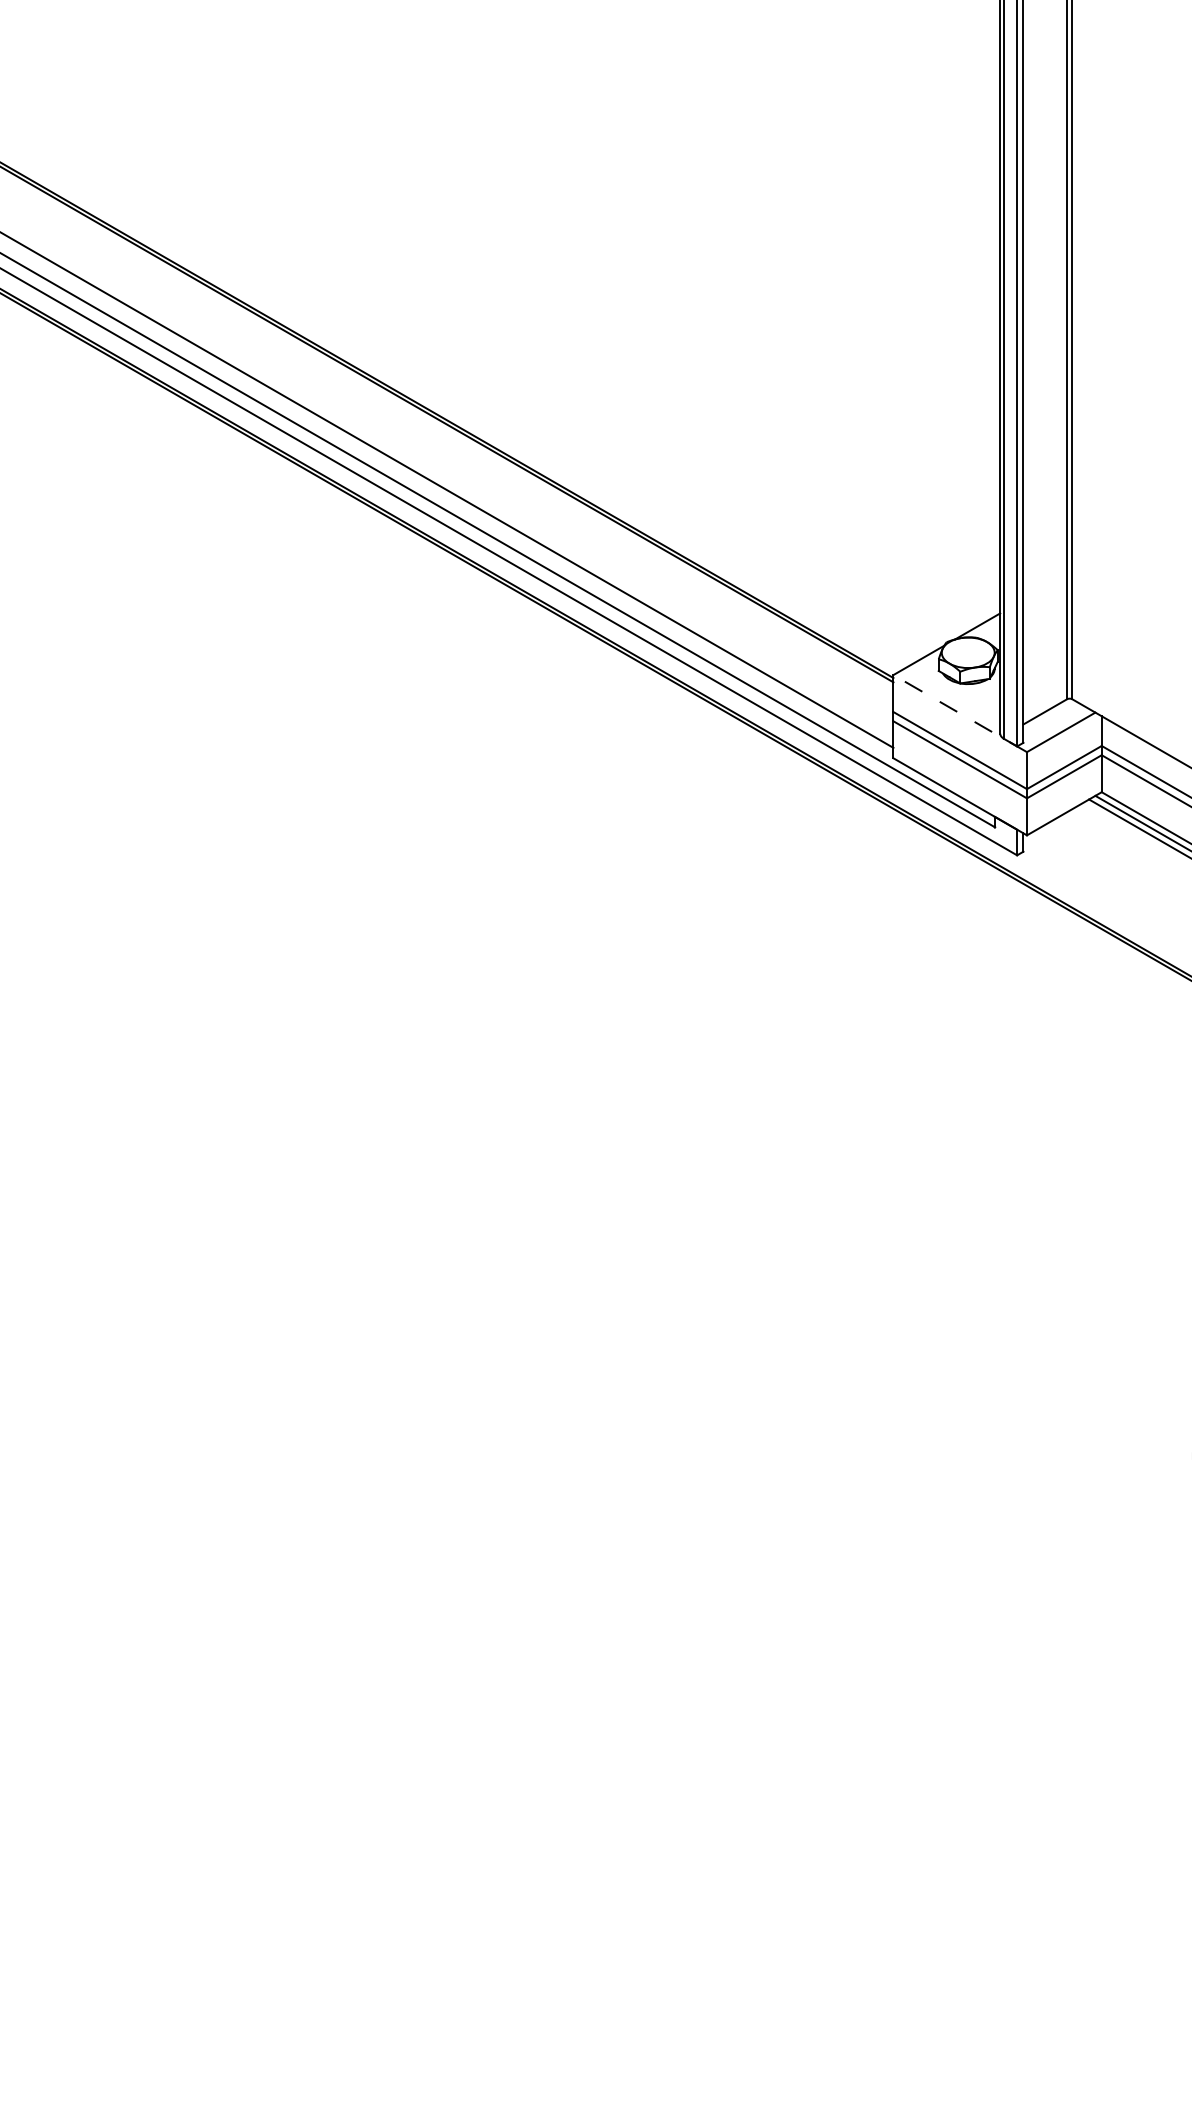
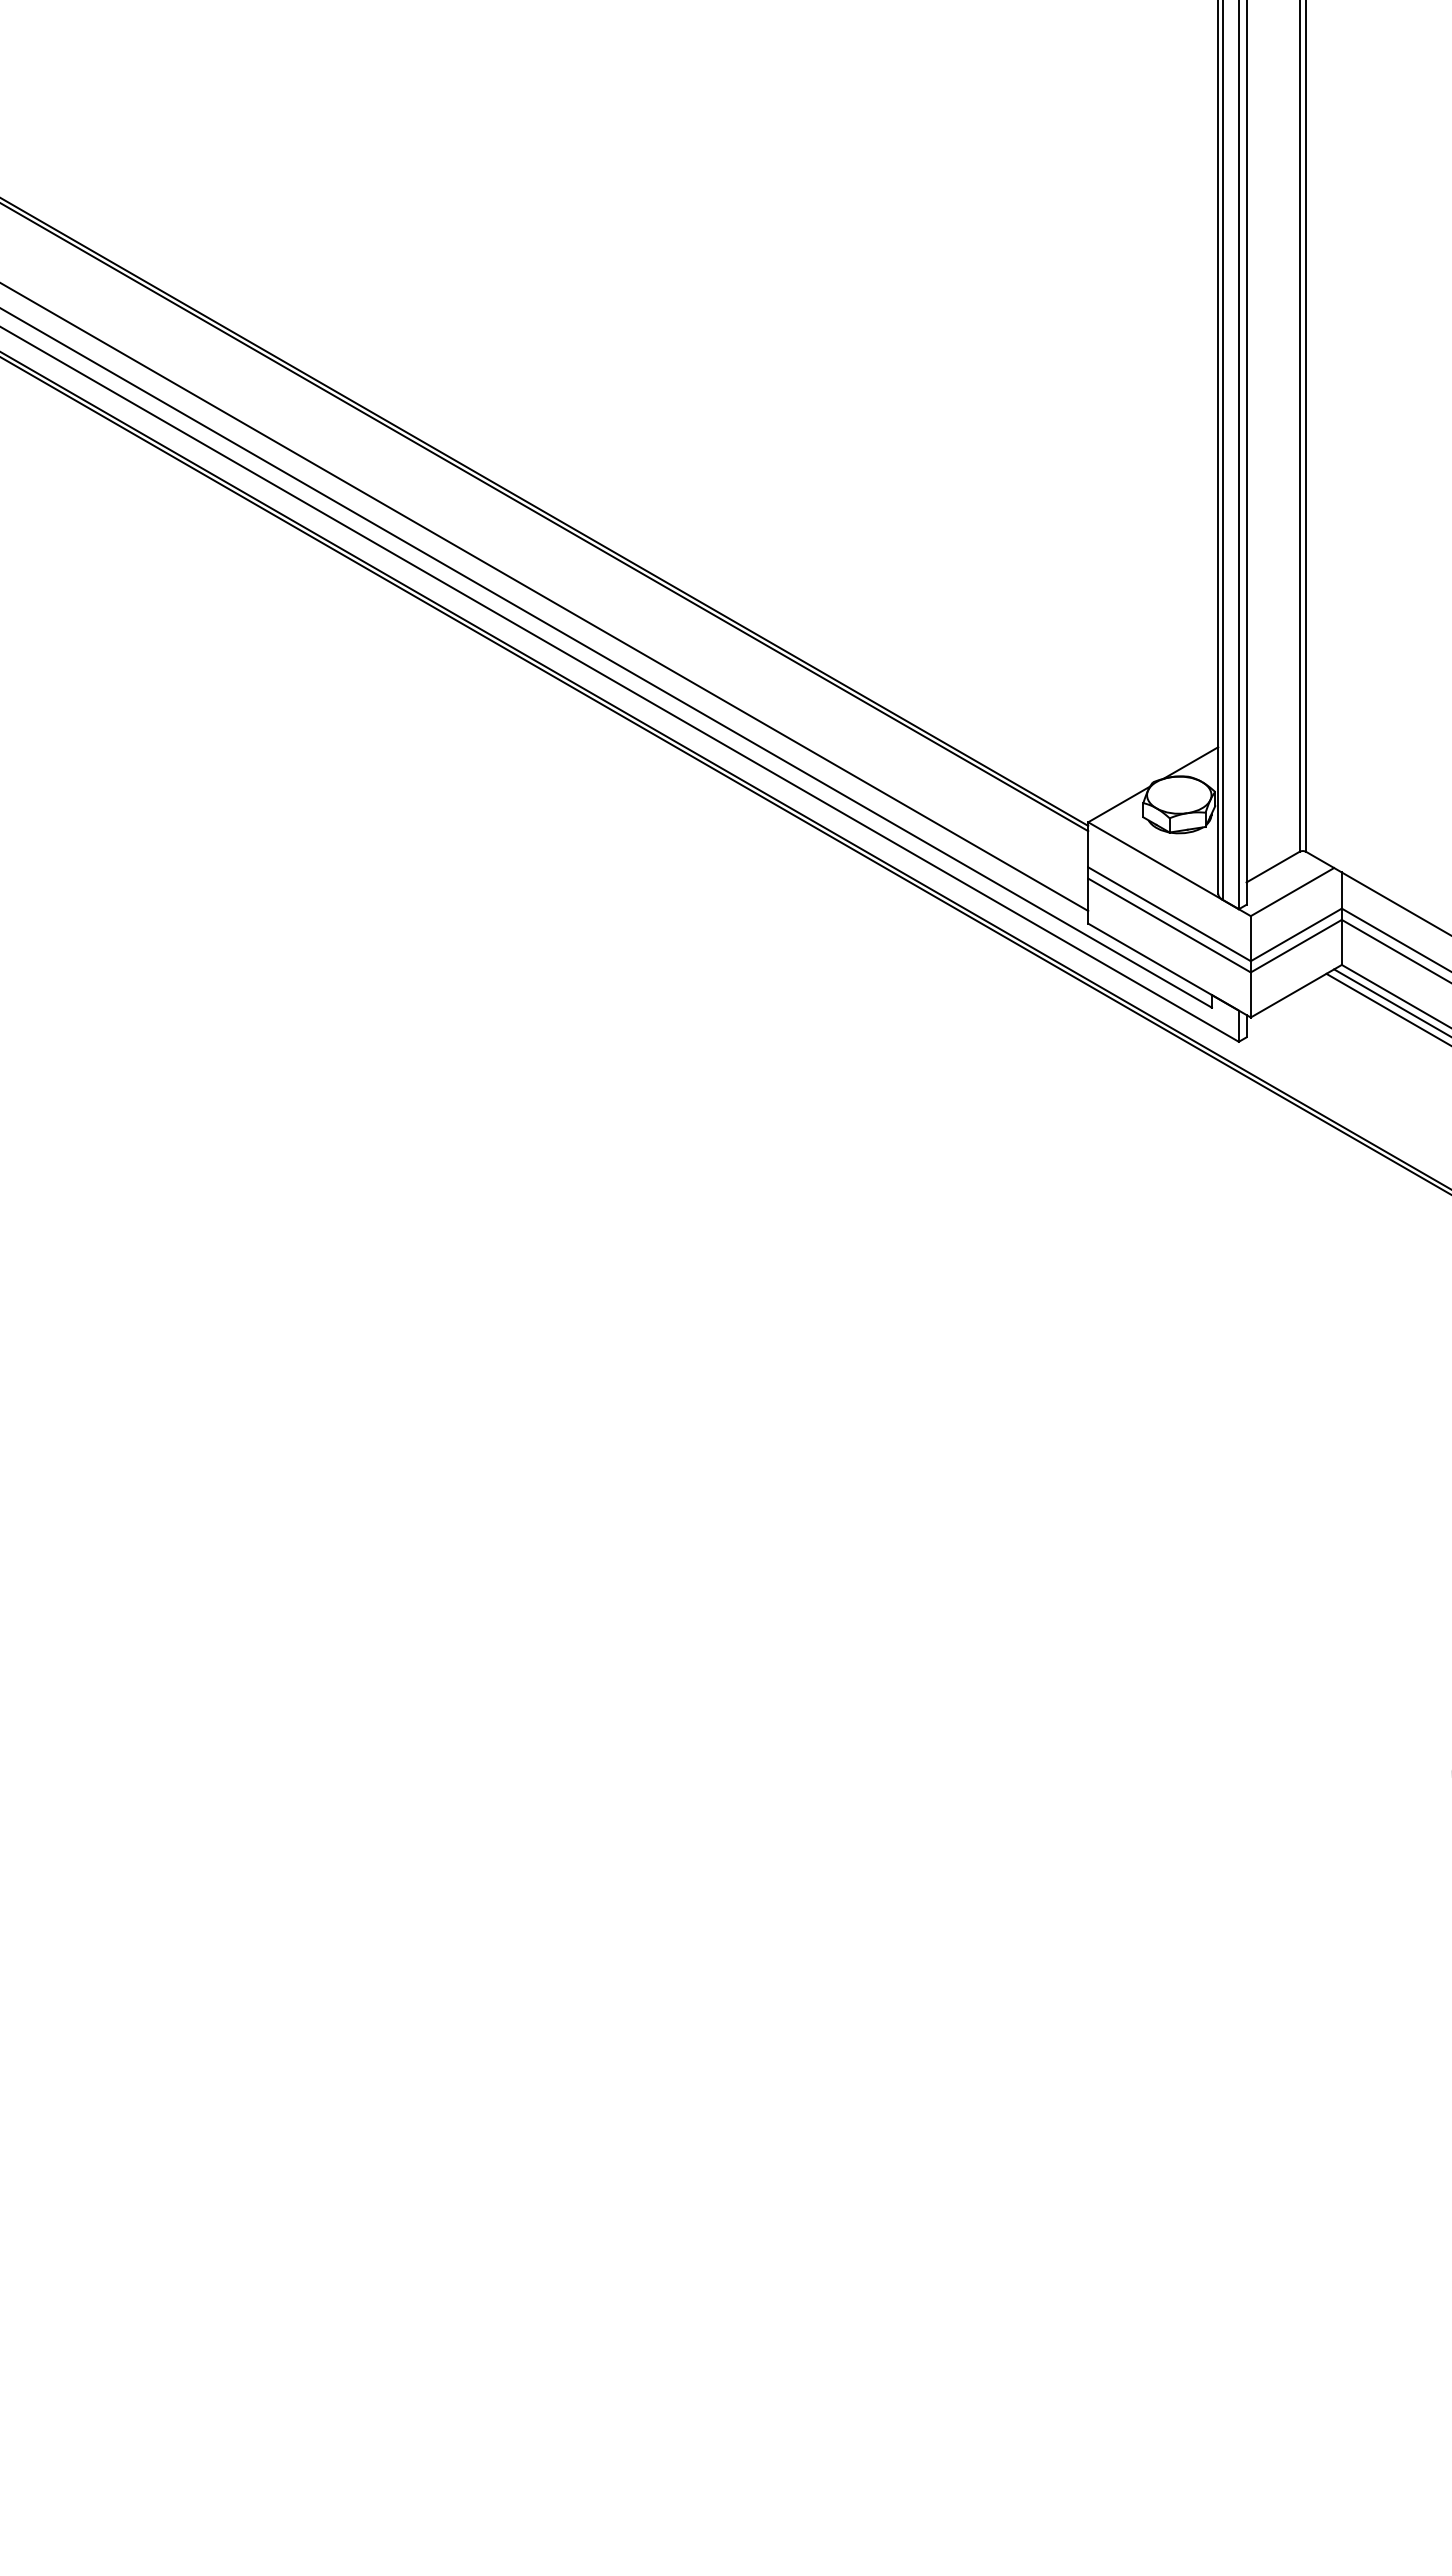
line: (960, 713) -> (1169, 869), dashed -> solid

